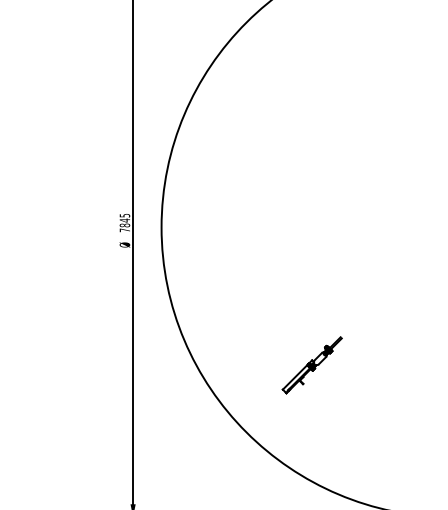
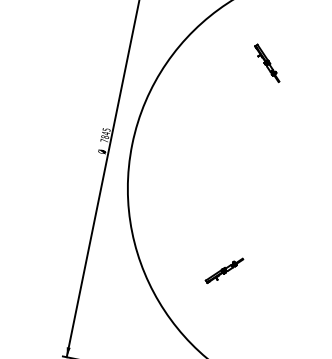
part: (313, 88) -> (267, 63), added
part: (312, 365) -> (224, 270), size x0.71

